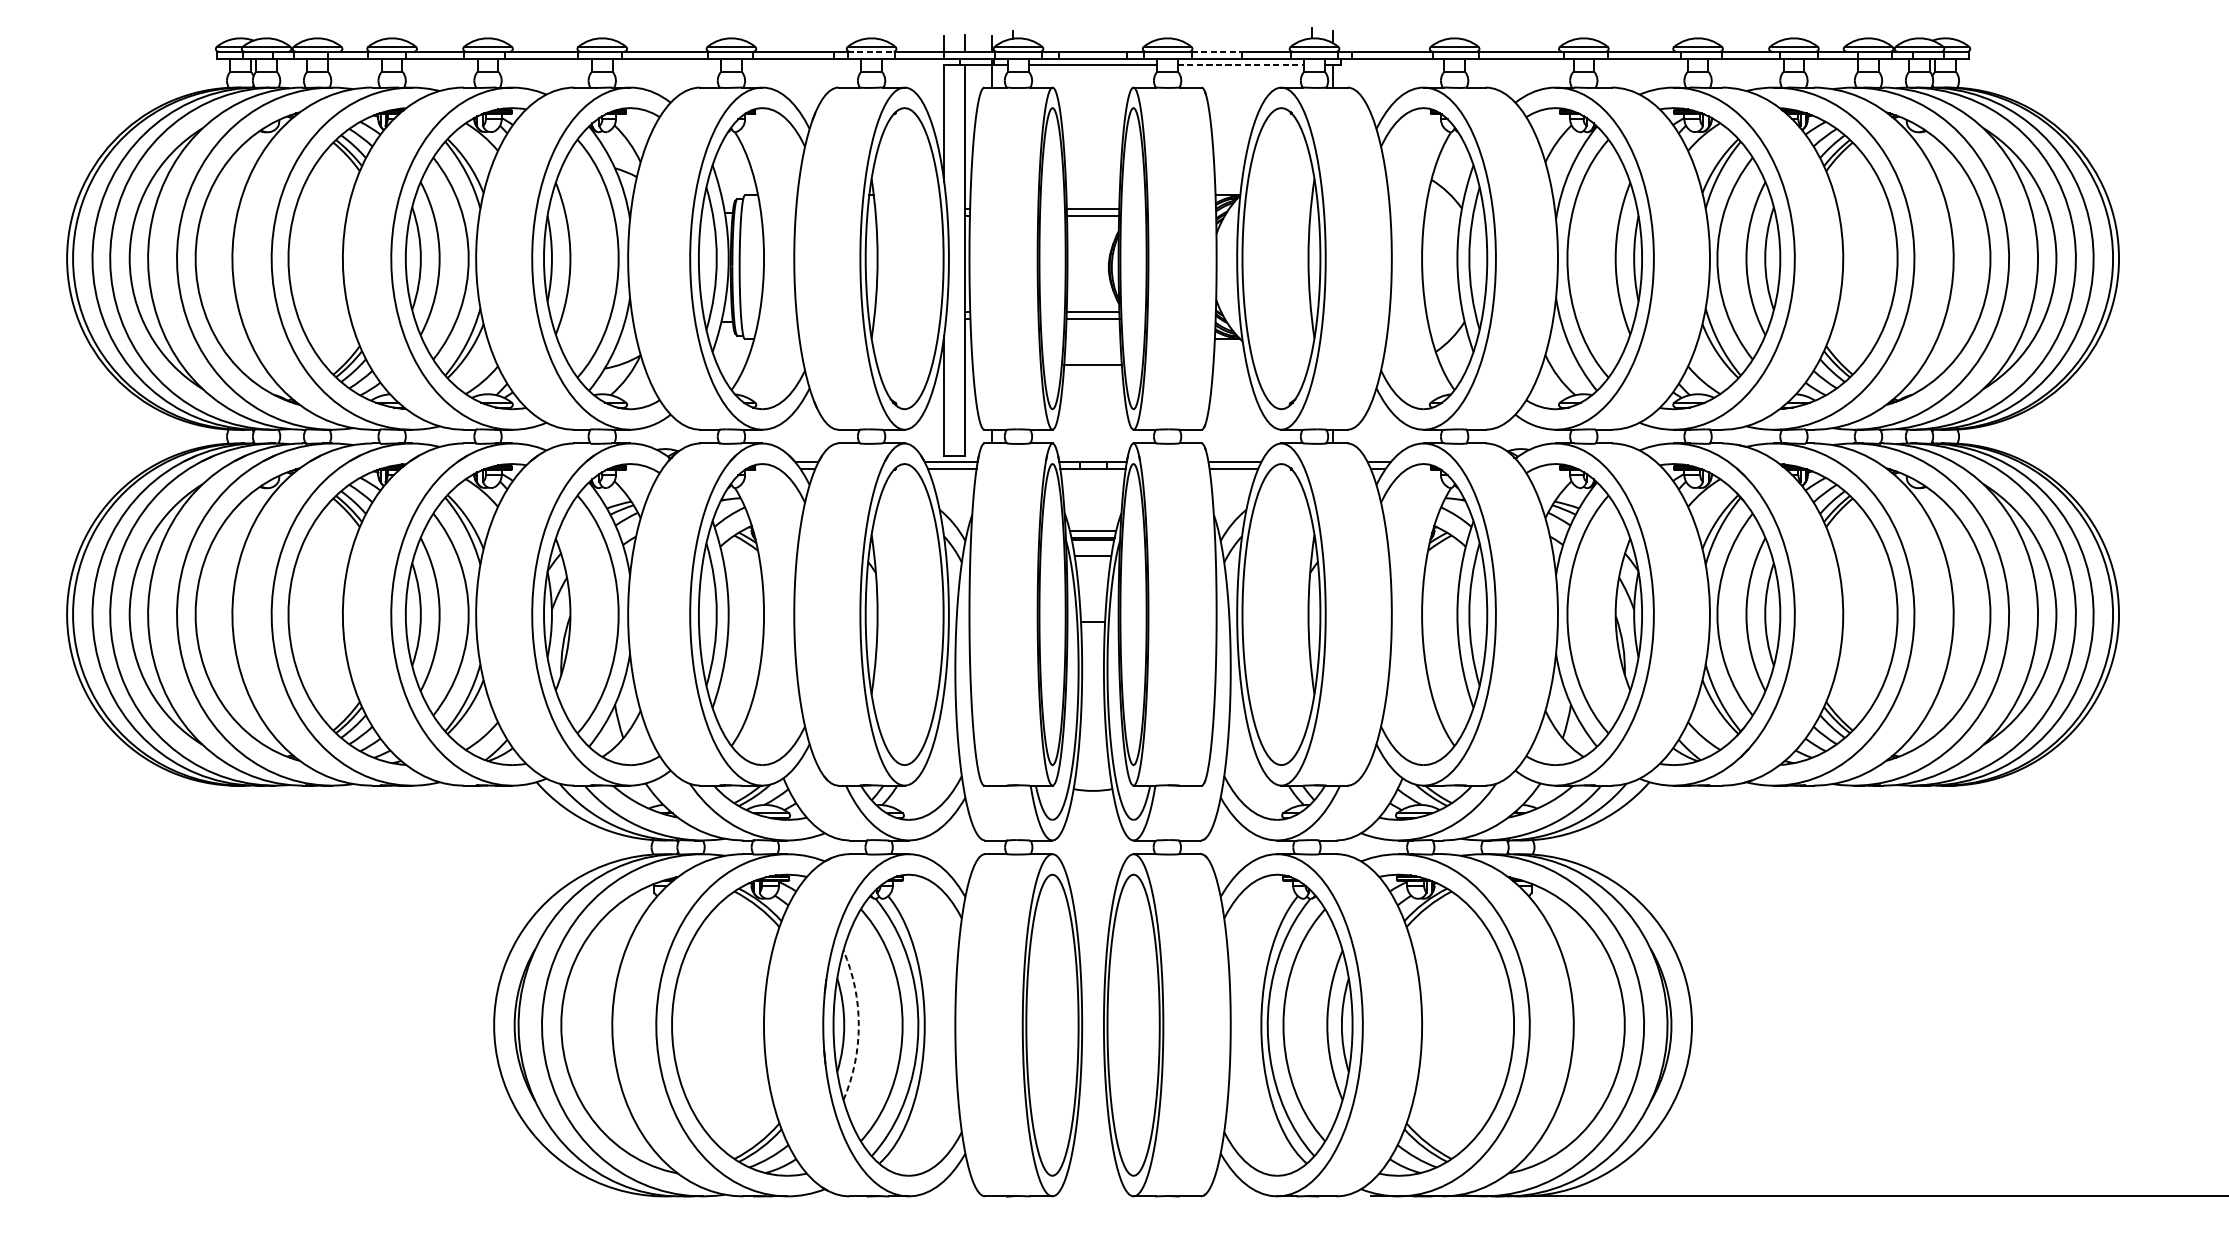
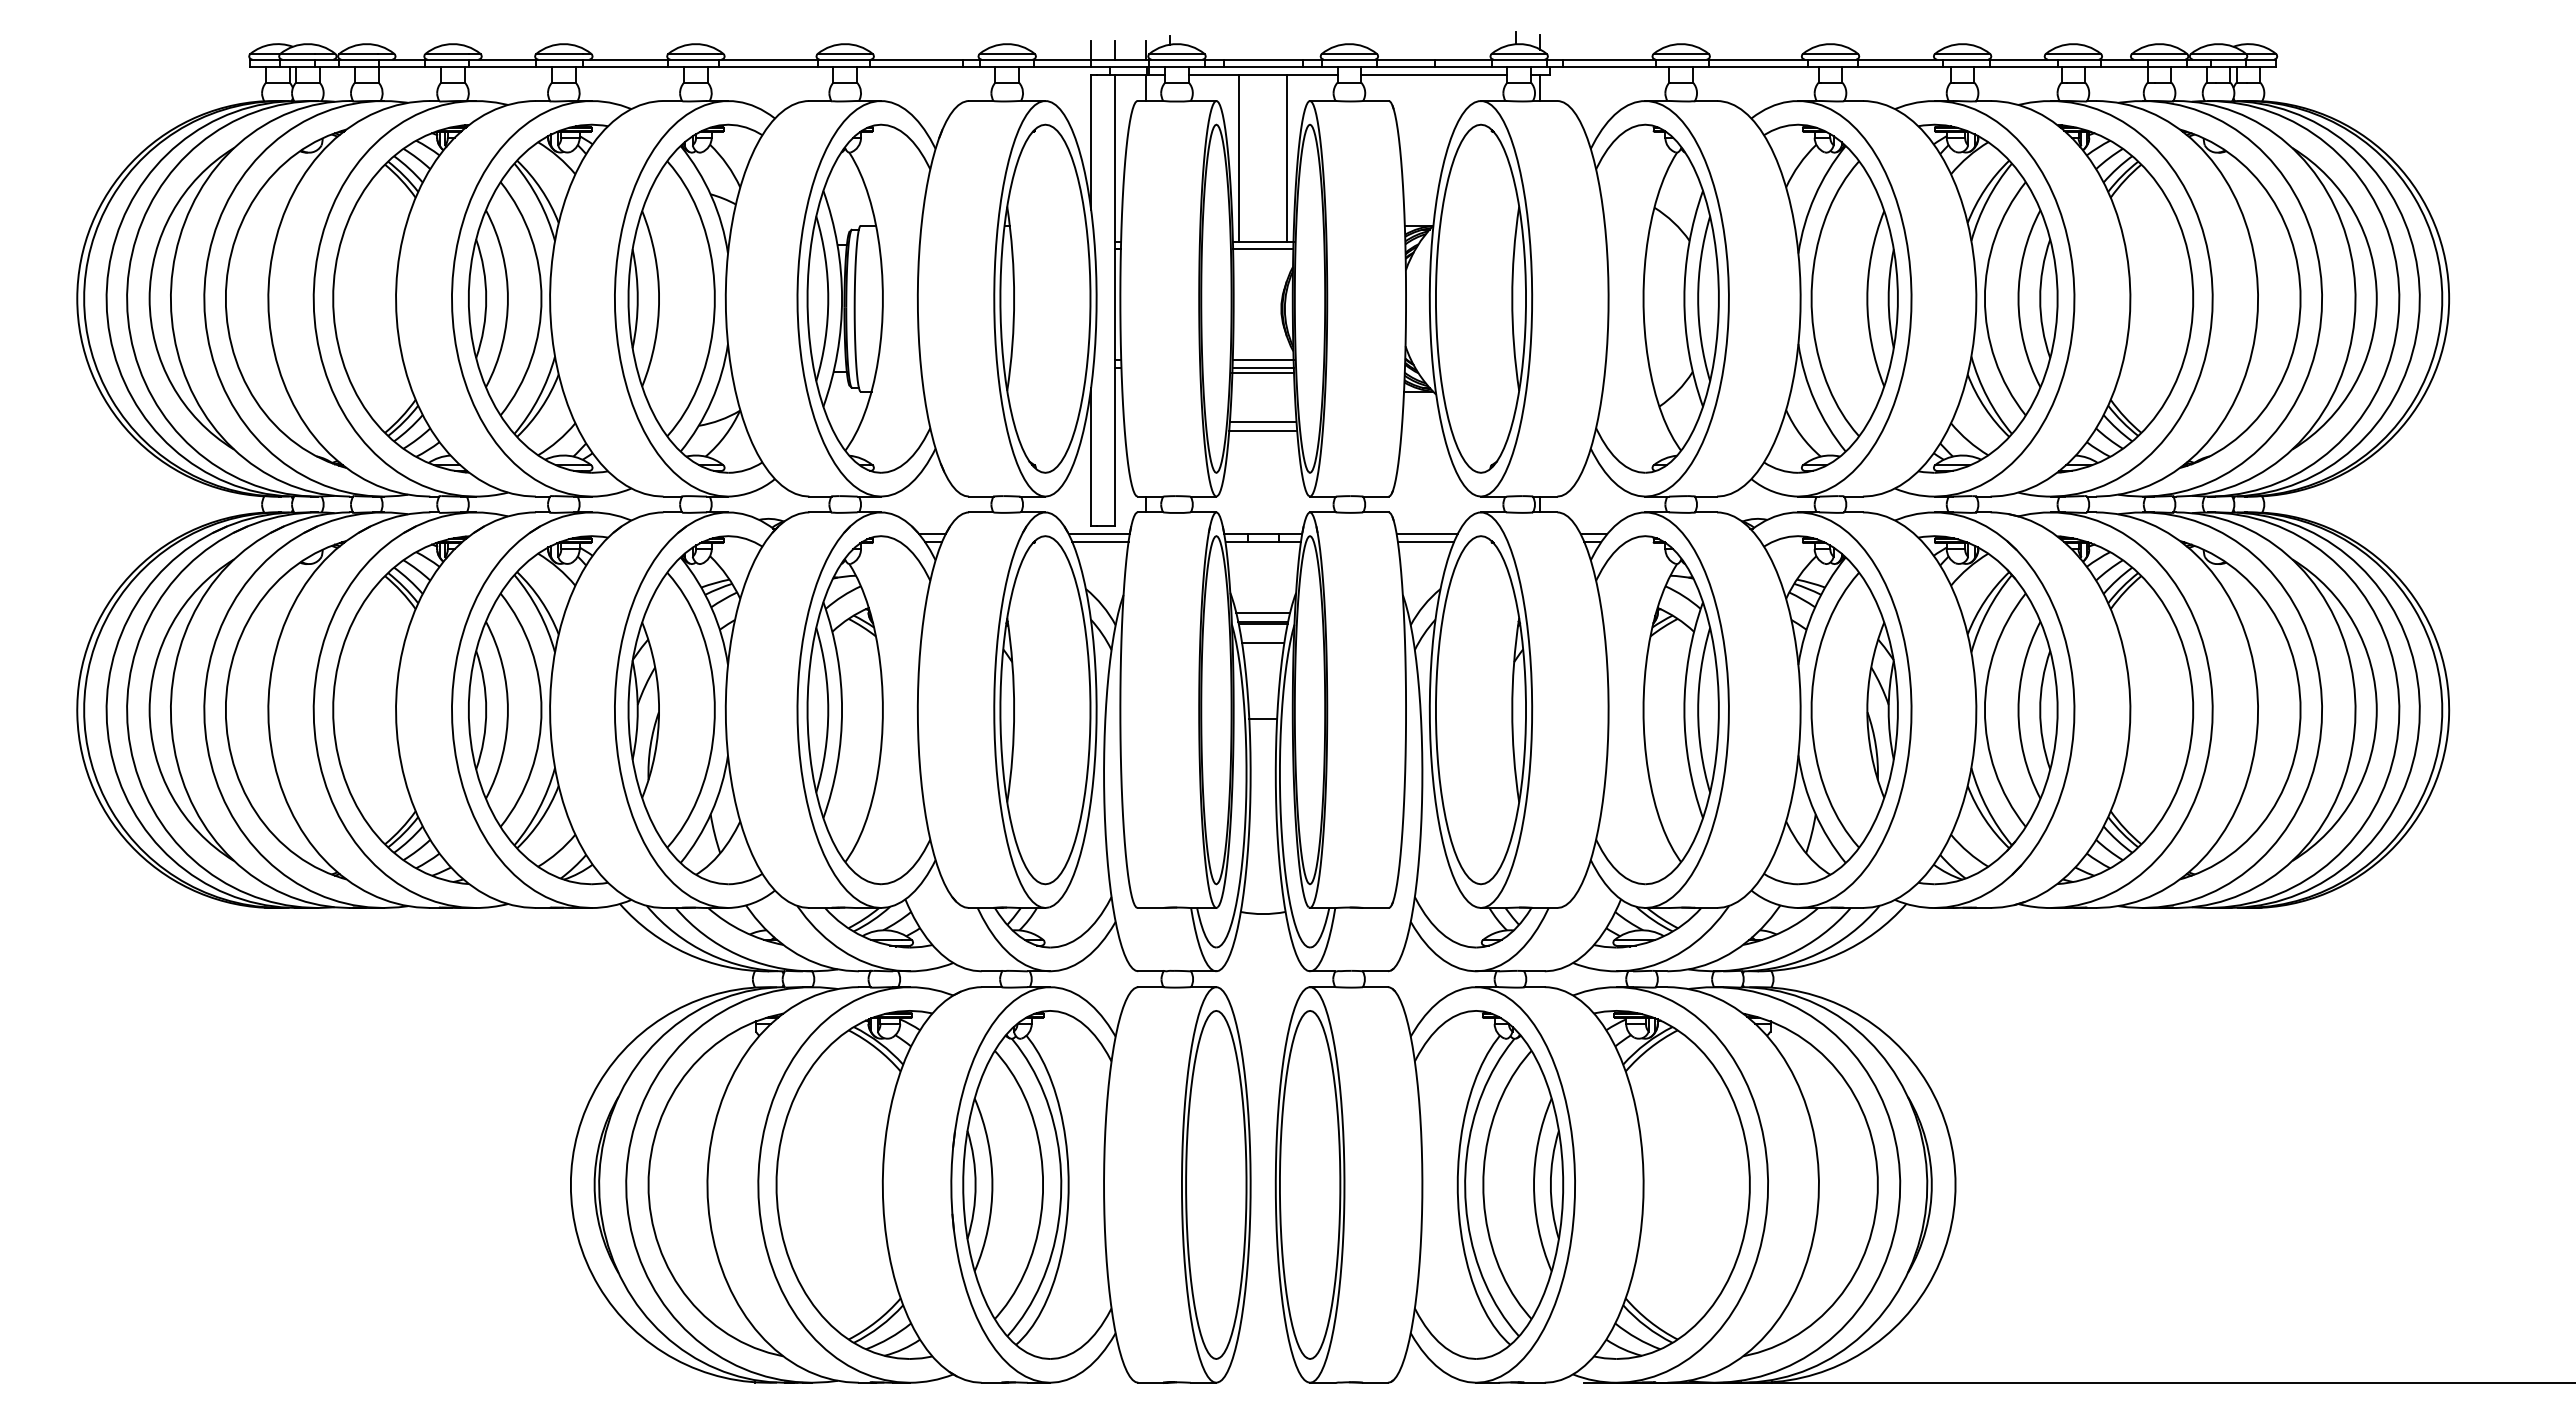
line: (871, 51) -> (1007, 59), dashed -> solid
line: (1217, 51) -> (1406, 59), dashed -> solid
line: (1241, 65) -> (1434, 75), dashed -> solid
line: (1072, 137) -> (1239, 158), added
line: (1113, 137) -> (1286, 158), added
line: (1093, 322) -> (1263, 372), added
line: (1093, 373) -> (1263, 431), added
arc: (858, 1024) -> (992, 1184), dashed -> solid

